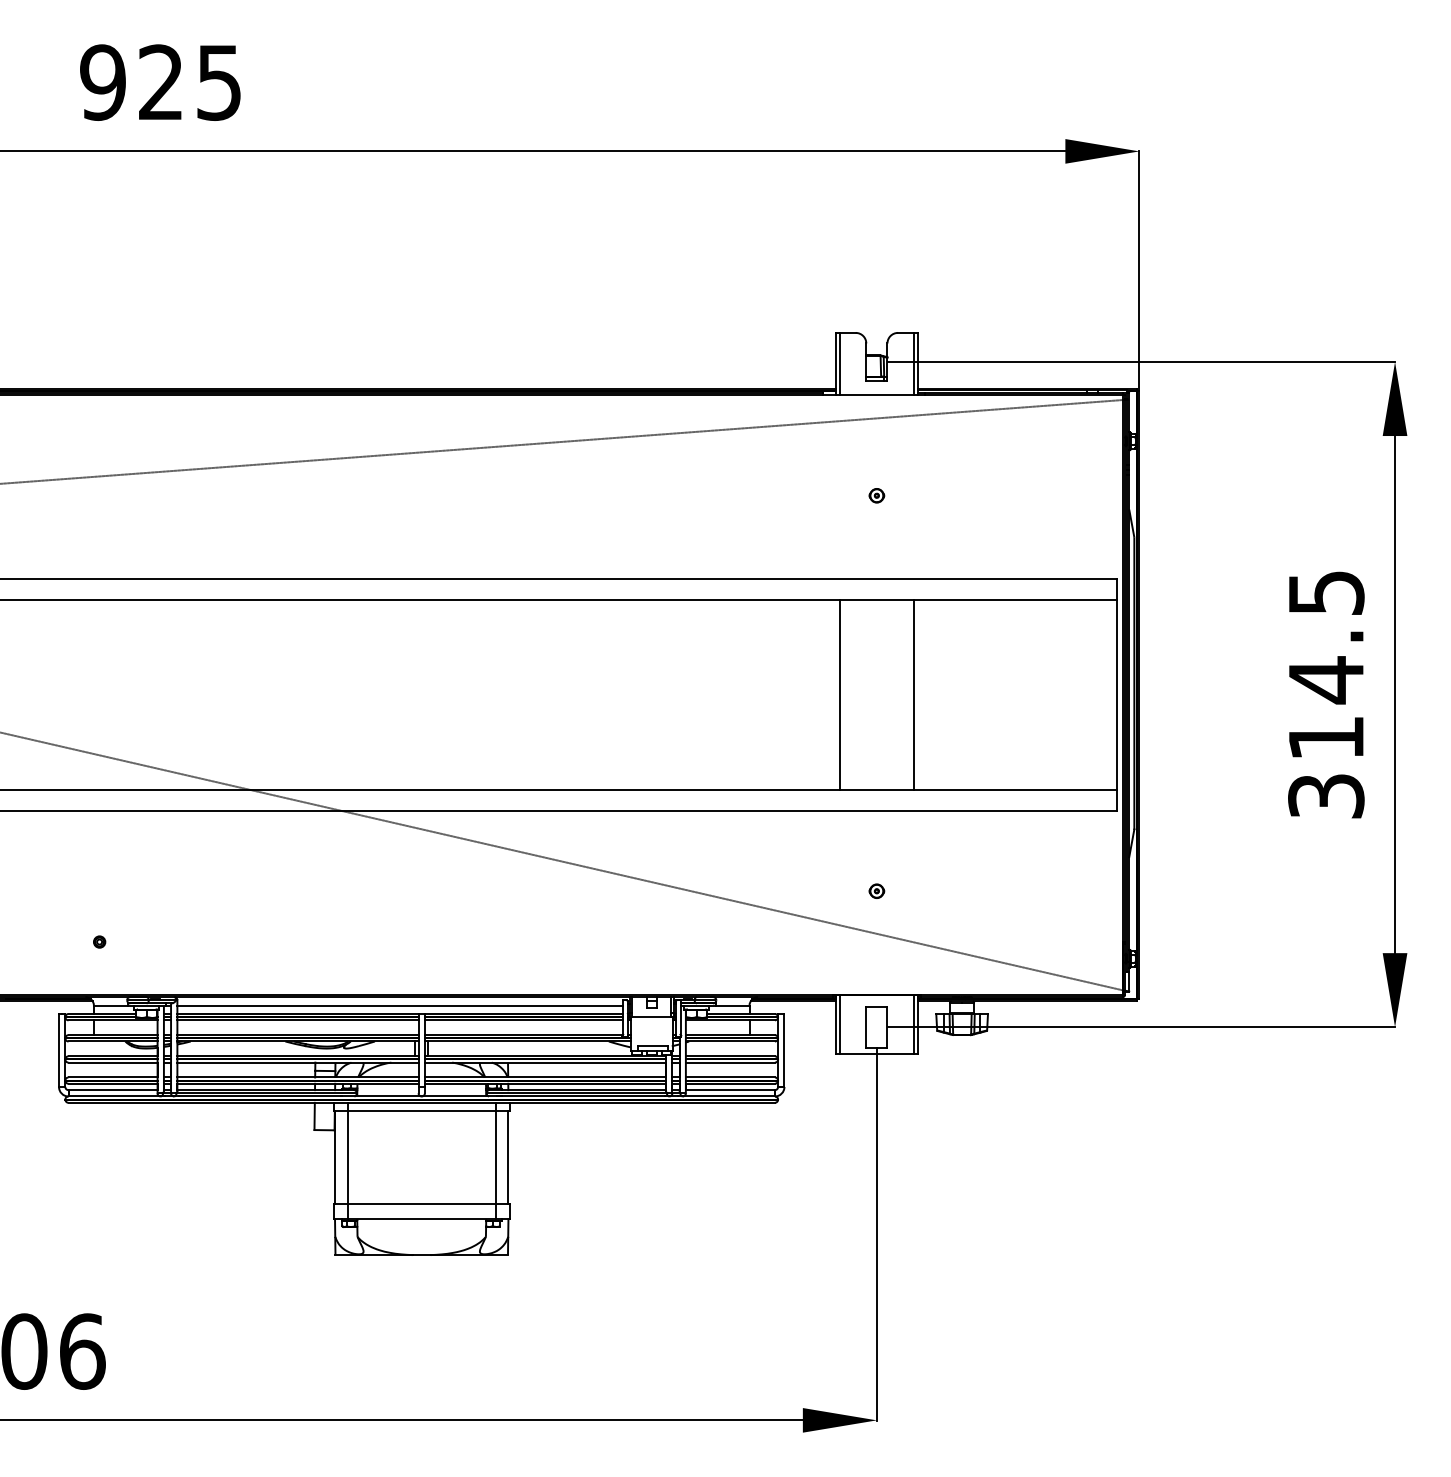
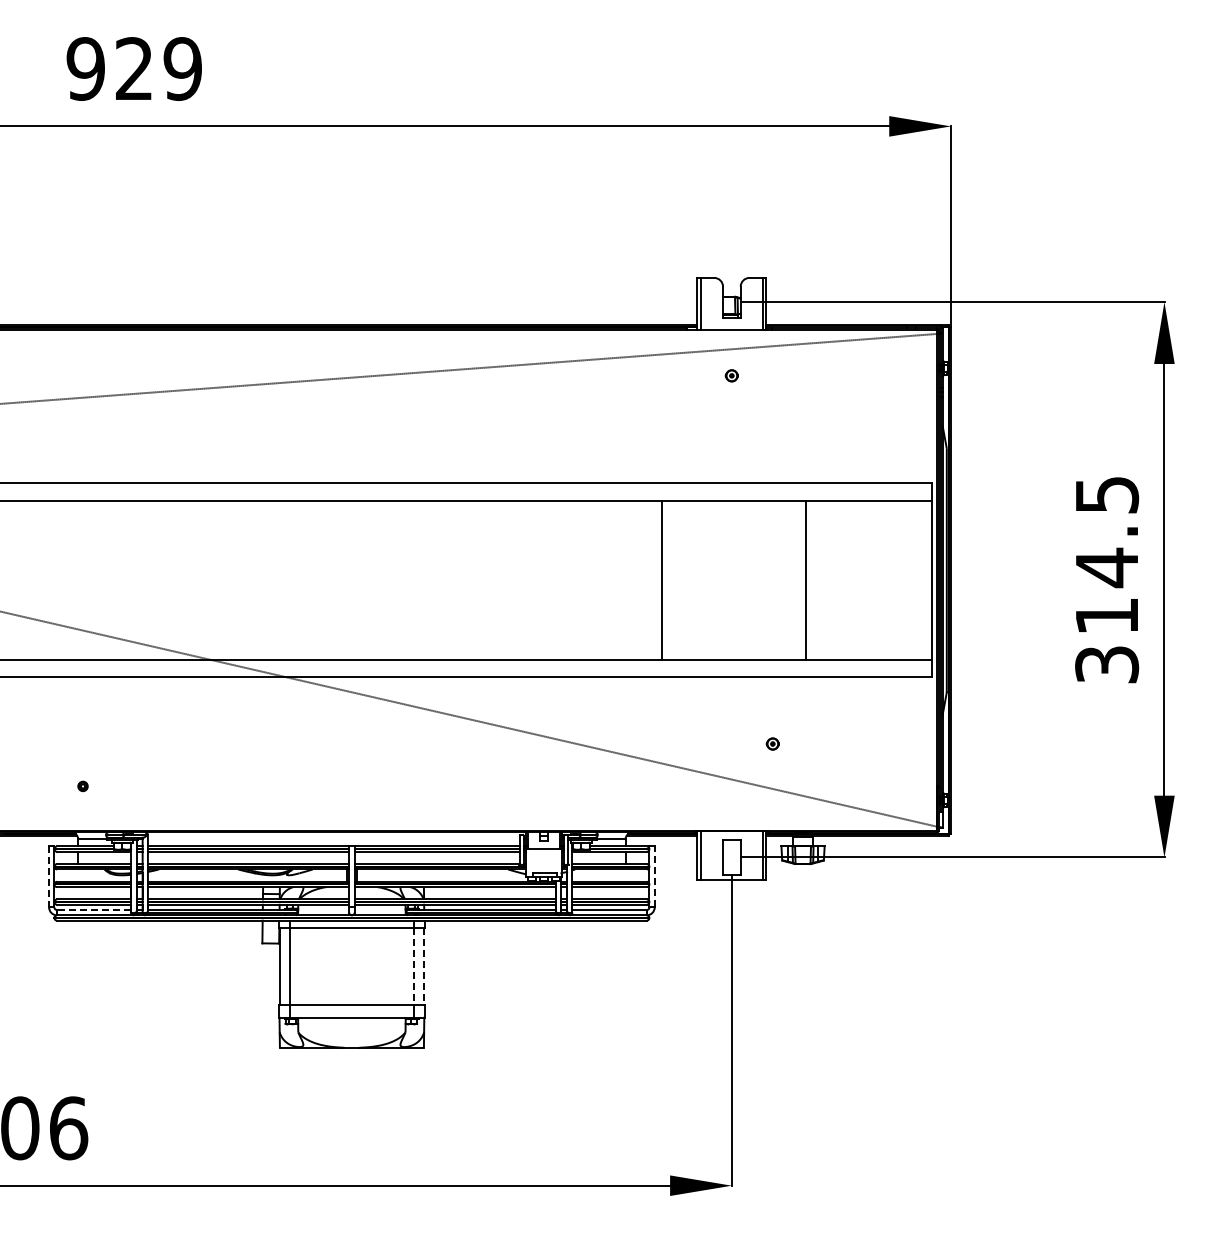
text: (218, 82) -> (182, 68), 925 -> 929
part: (876, 495) -> (731, 375), moved
line: (840, 694) -> (662, 579), moved
line: (913, 694) -> (805, 579), moved
part: (876, 890) -> (772, 743), moved
line: (399, 1005) -> (333, 839), removed
line: (784, 1049) -> (654, 876), solid -> dashed
line: (59, 1051) -> (49, 877), solid -> dashed
line: (112, 1090) -> (93, 910), solid -> dashed
line: (495, 1157) -> (413, 966), solid -> dashed
line: (508, 1157) -> (424, 966), solid -> dashed

